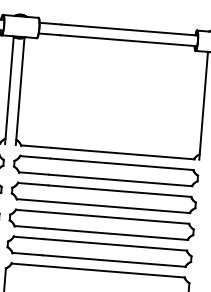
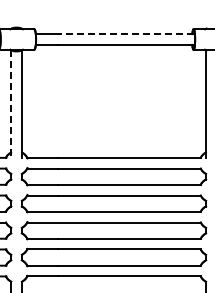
line: (128, 30) -> (125, 34), solid -> dashed
line: (9, 89) -> (11, 103), solid -> dashed

